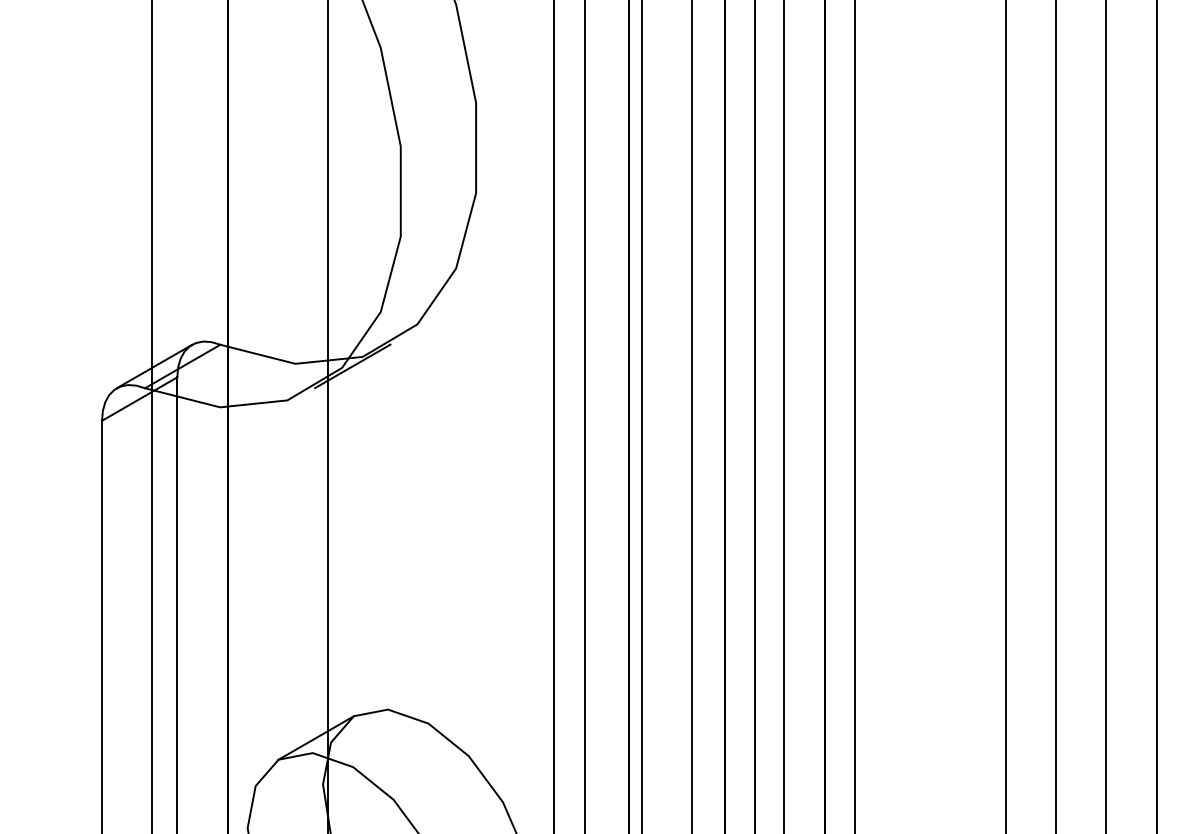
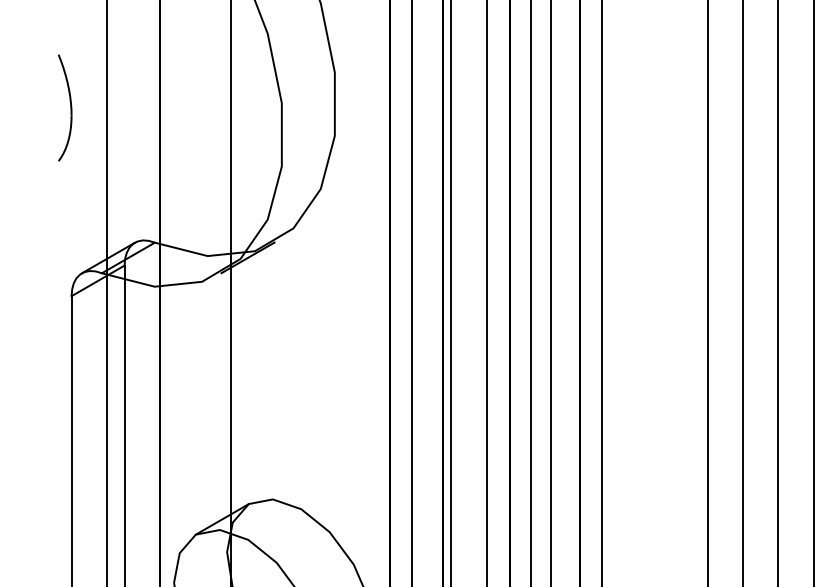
part: (100, 153) -> (70, 108), added

